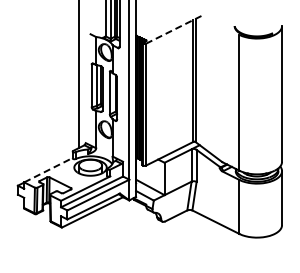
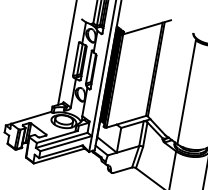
line: (175, 29) -> (147, 27), dashed -> solid
line: (48, 169) -> (31, 117), dashed -> solid

